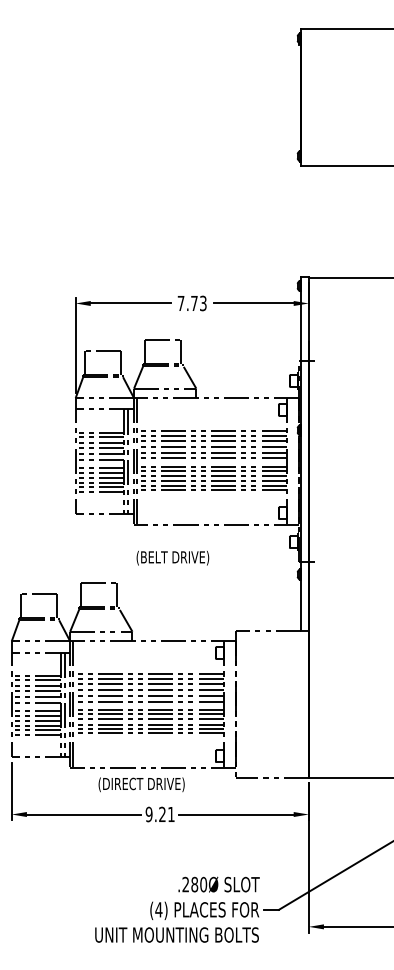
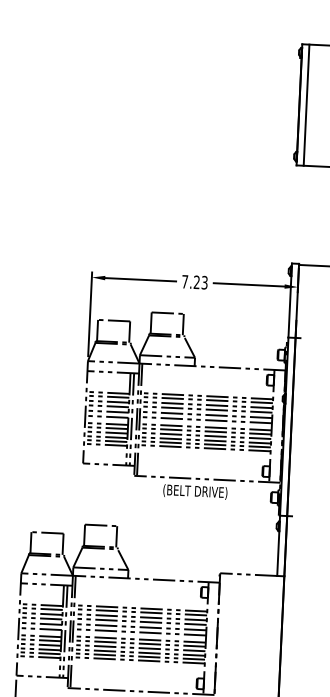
line: (308, 97) -> (306, 105), added
text: (194, 302) -> (196, 281), 7.73 -> 7.23
text: (172, 557) -> (195, 491), moved

